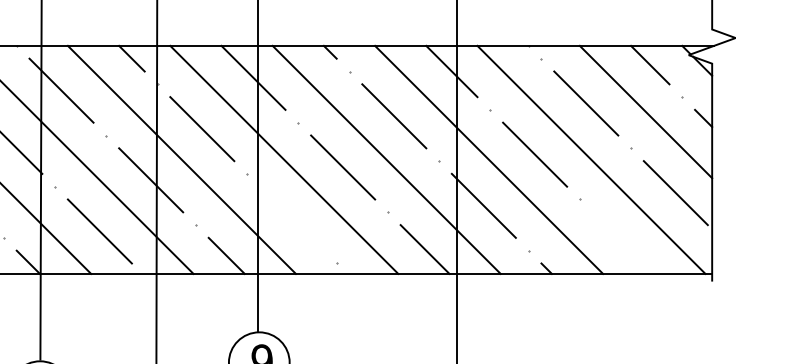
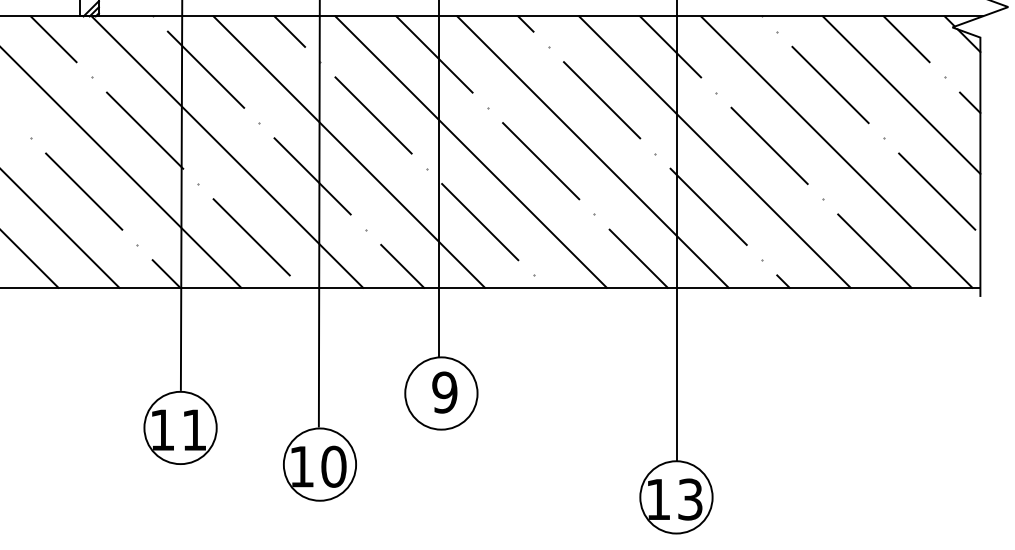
line: (292, 219) -> (480, 222), added
line: (623, 242) -> (874, 250), added

